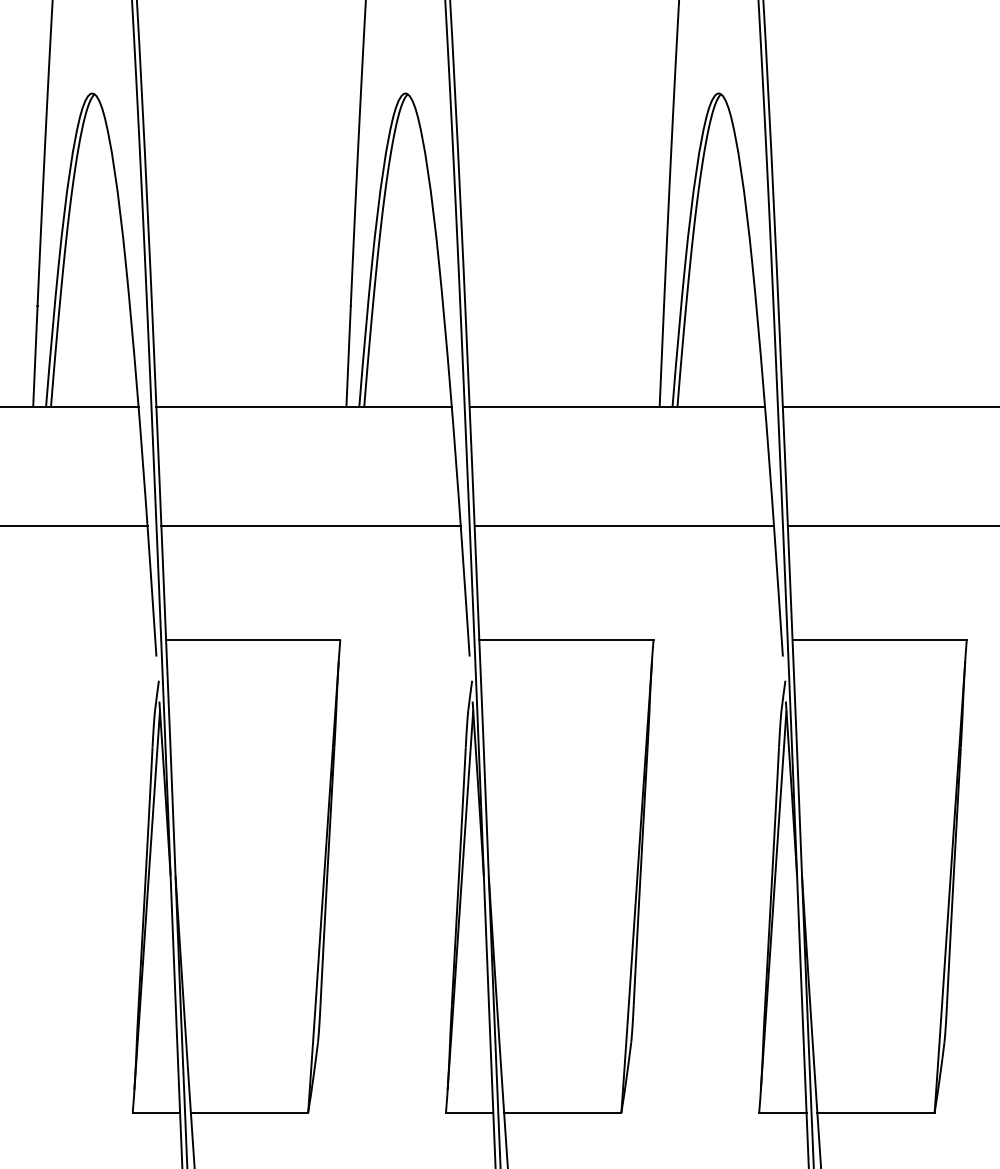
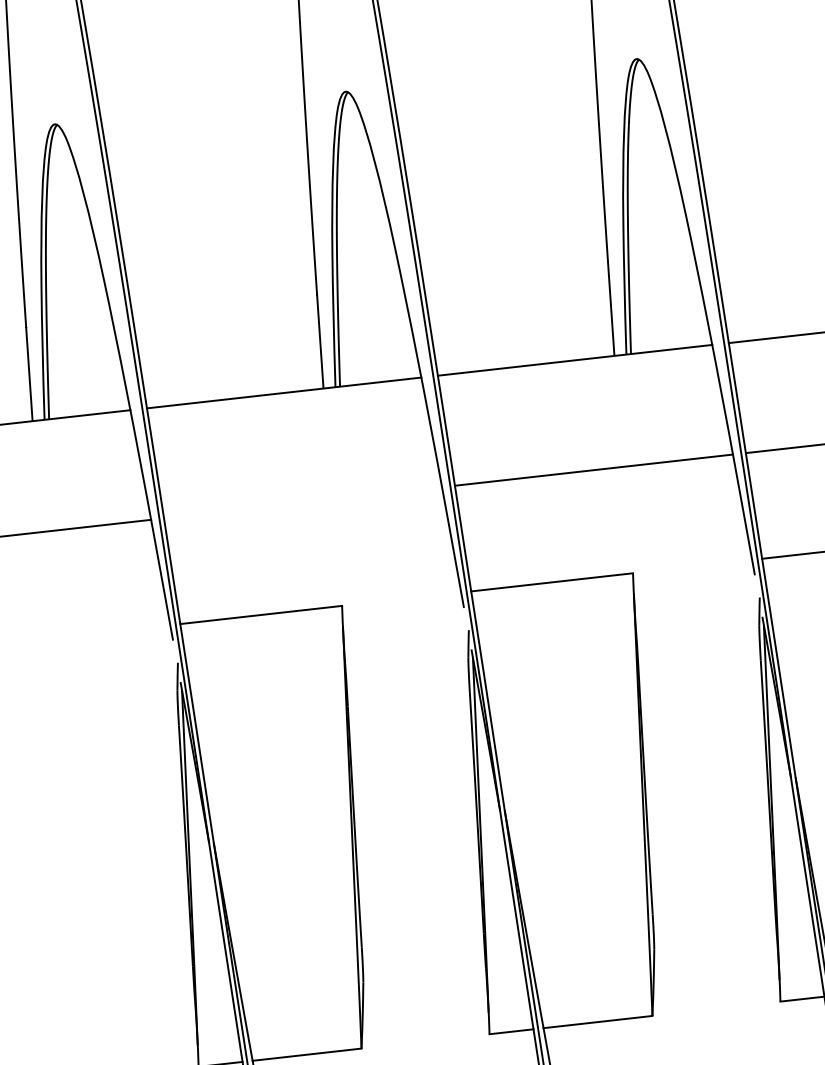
line: (310, 525) -> (302, 502), removed

